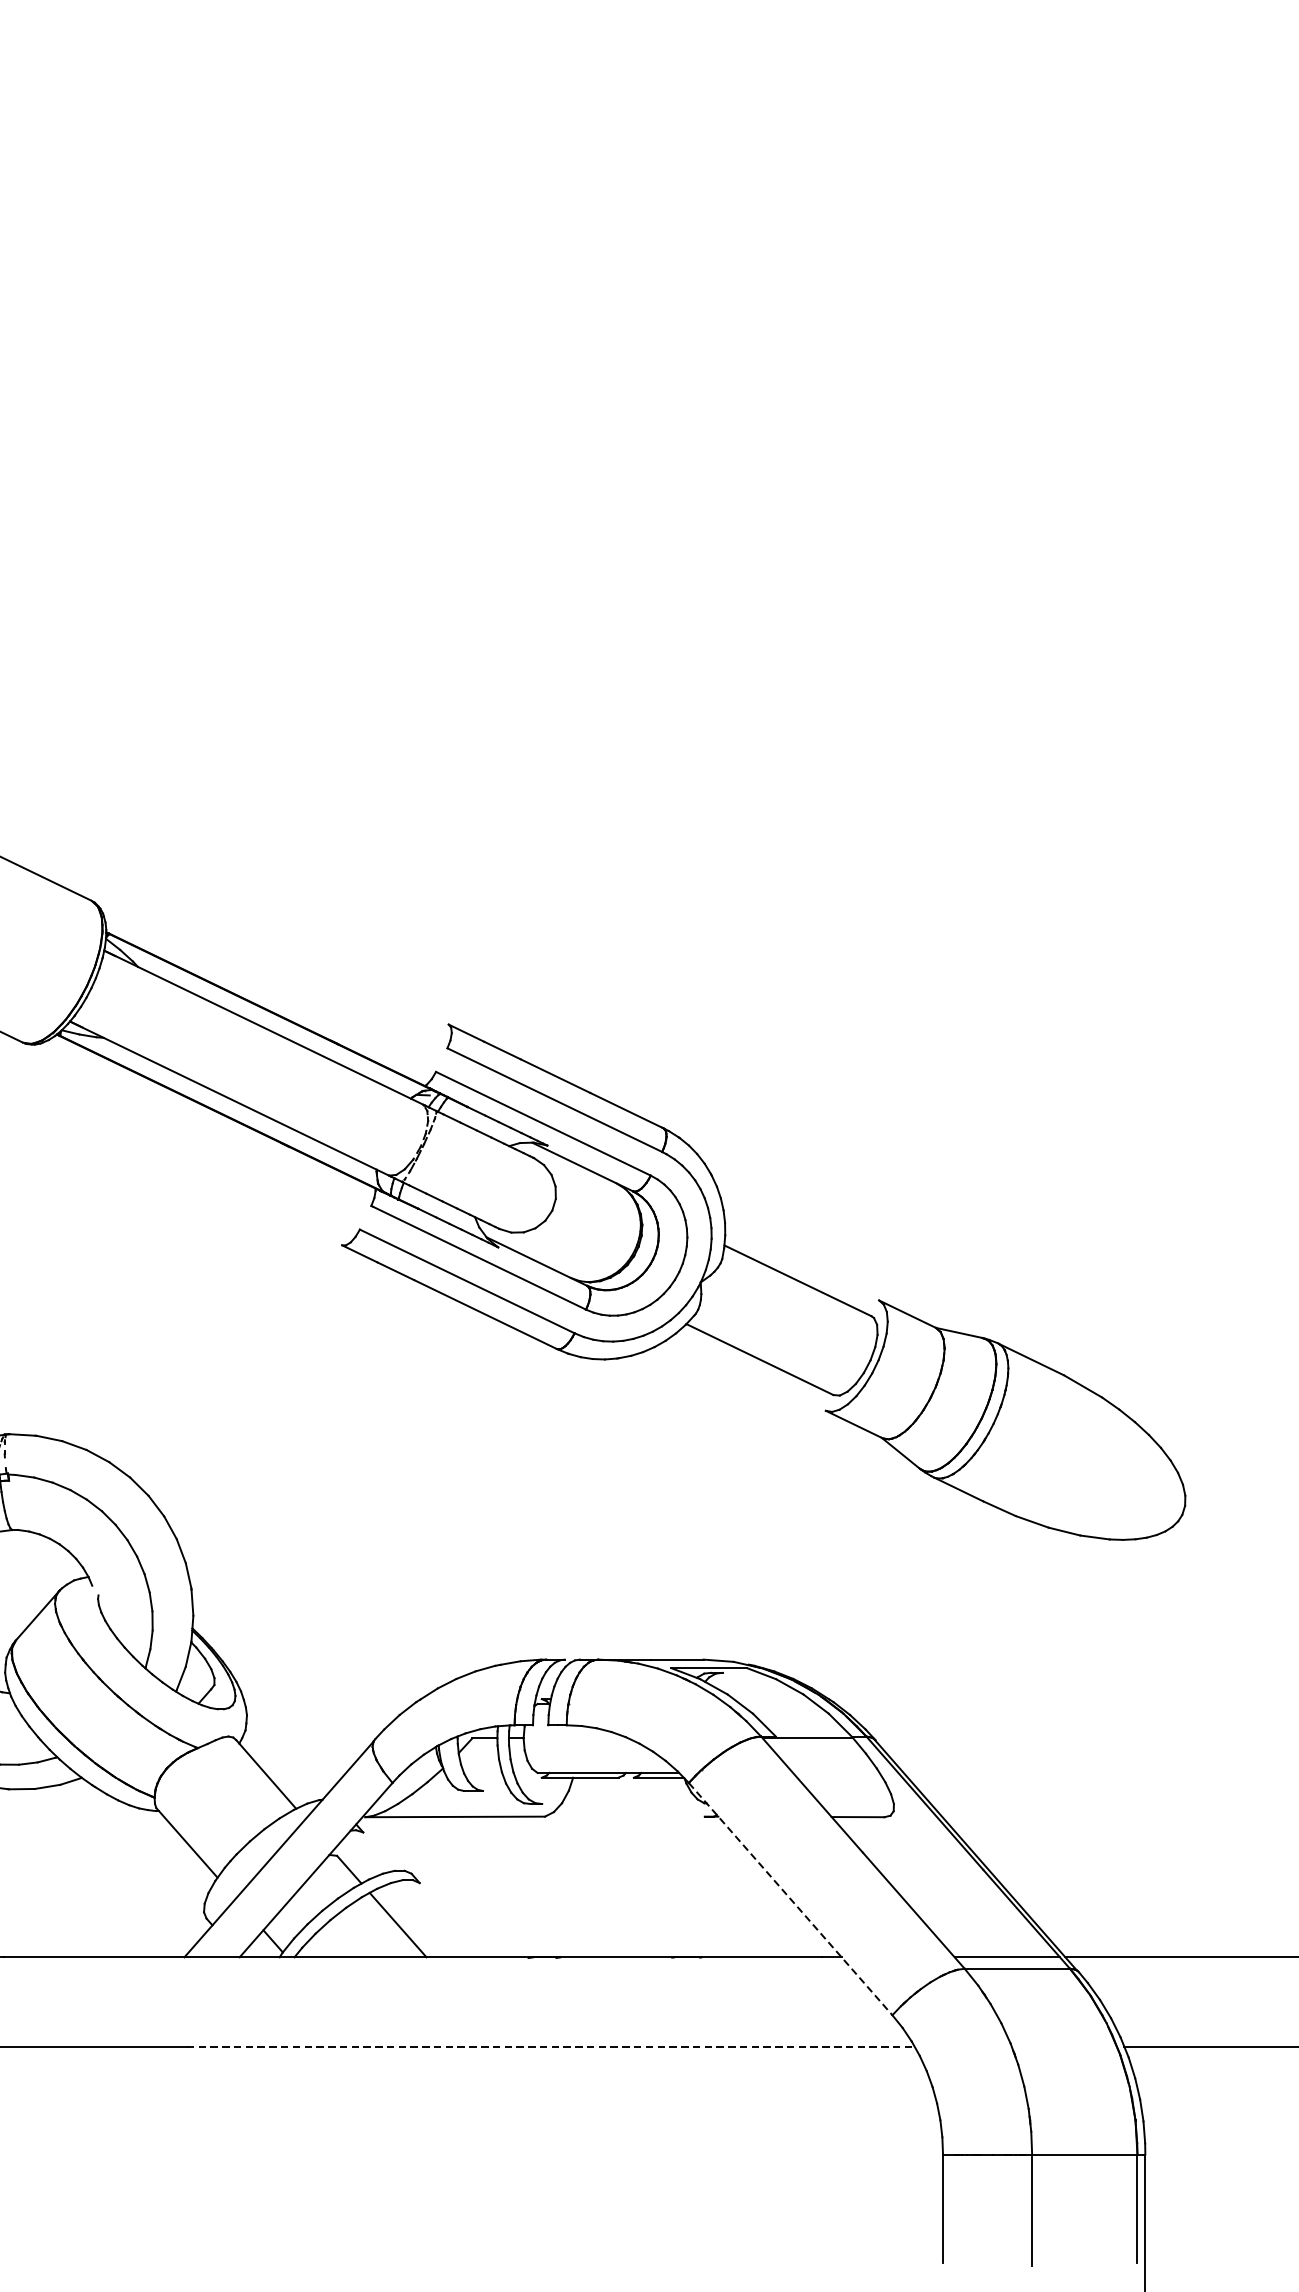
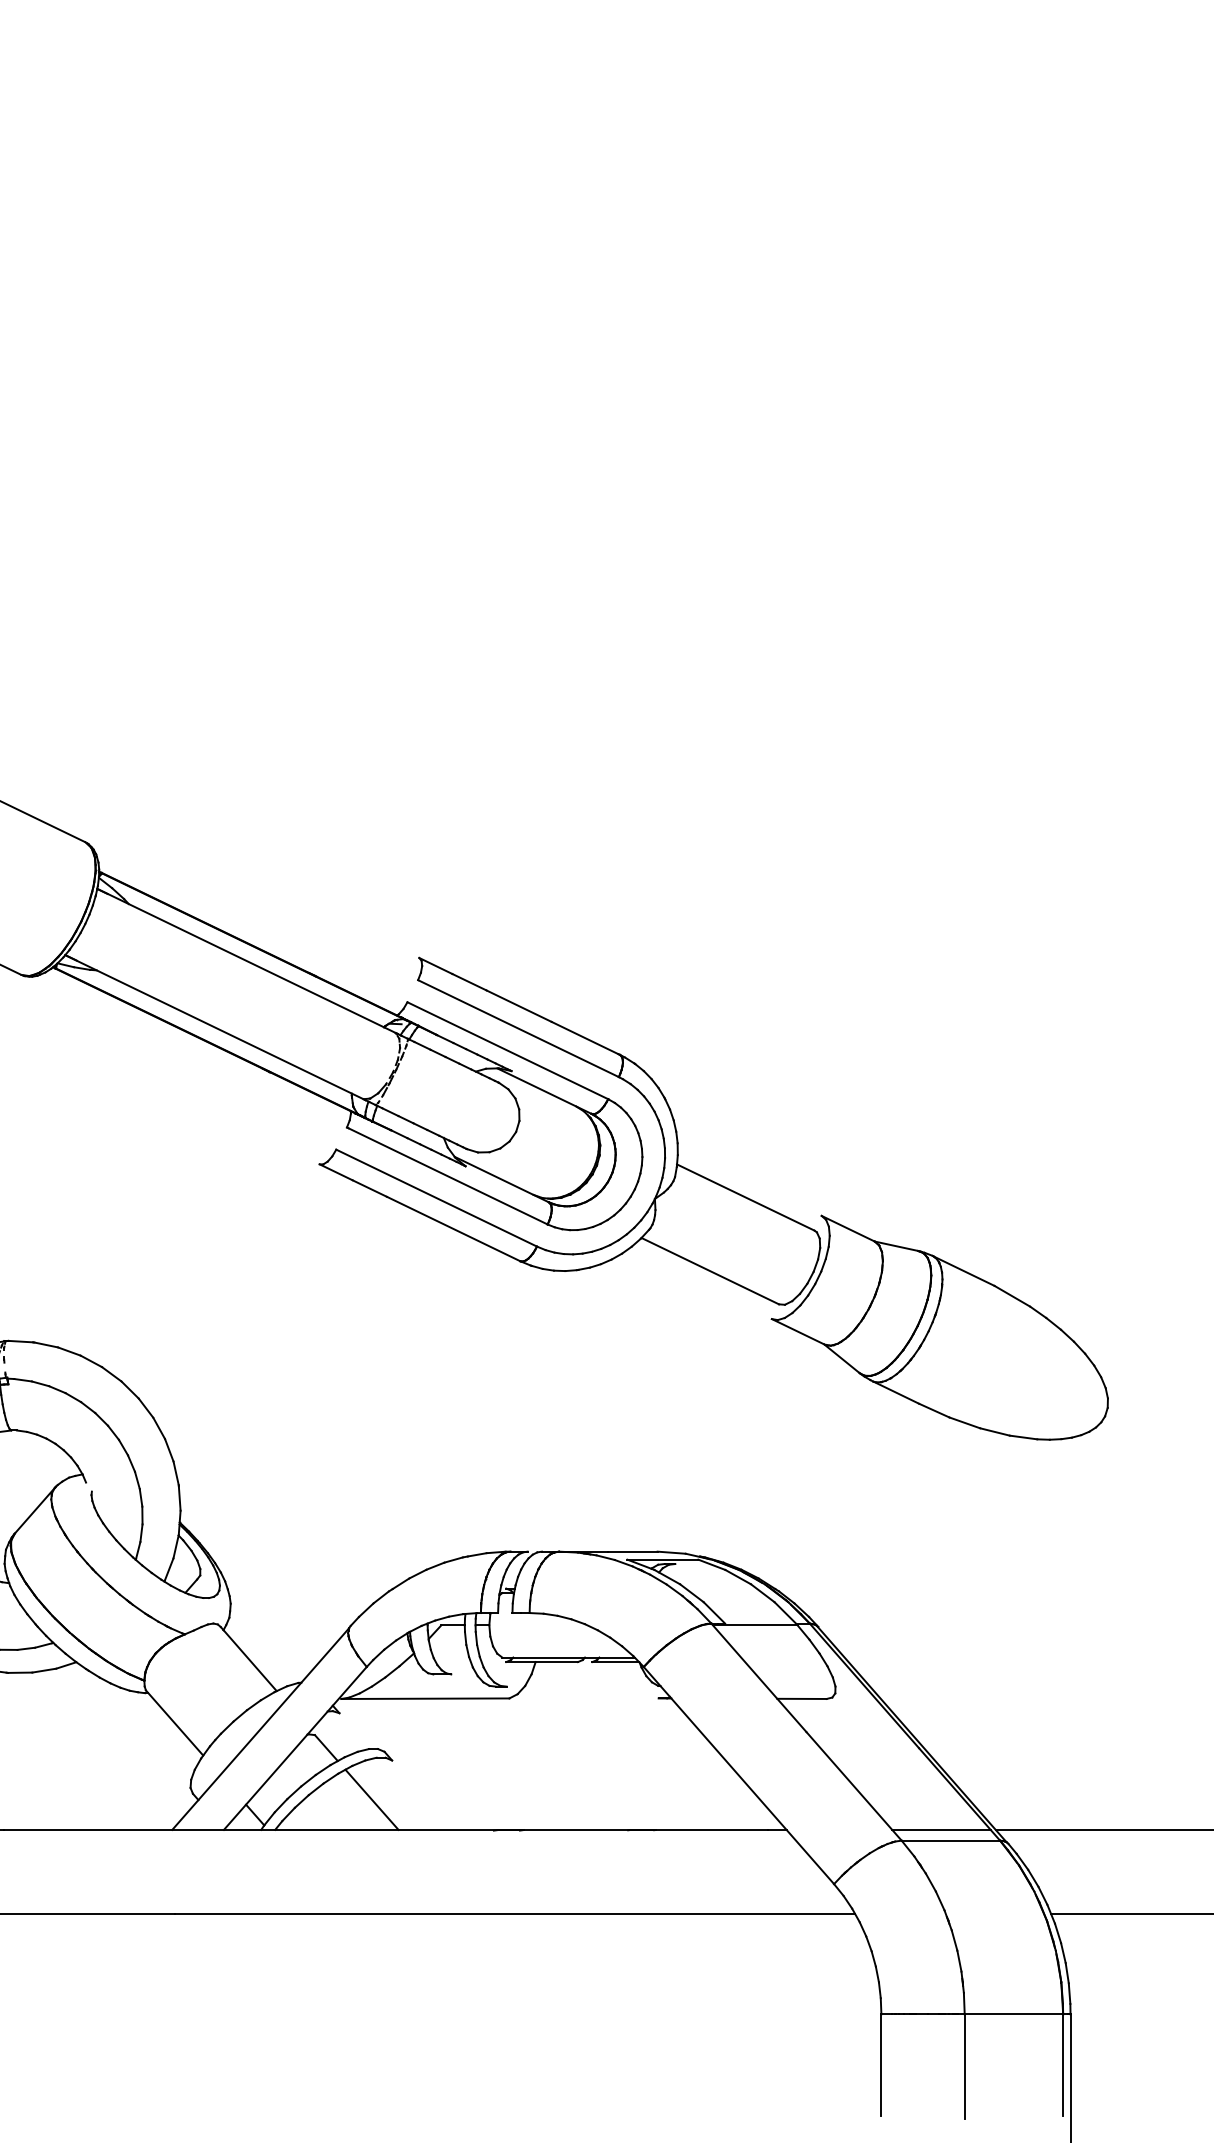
line: (791, 1899) -> (739, 1775), dashed -> solid
line: (551, 2046) -> (515, 1913), dashed -> solid

